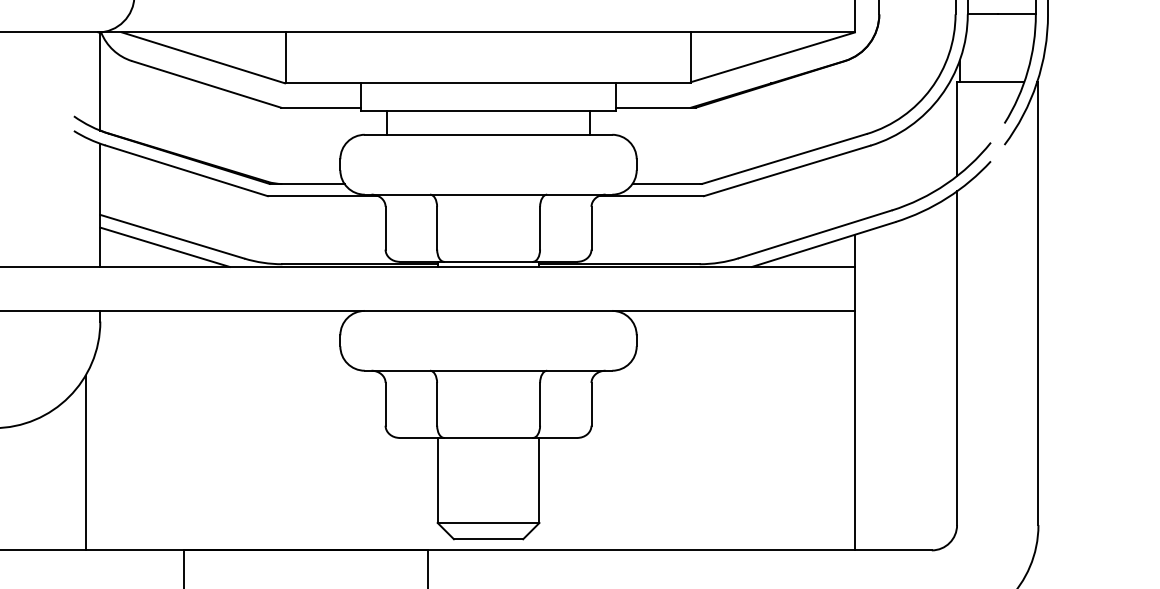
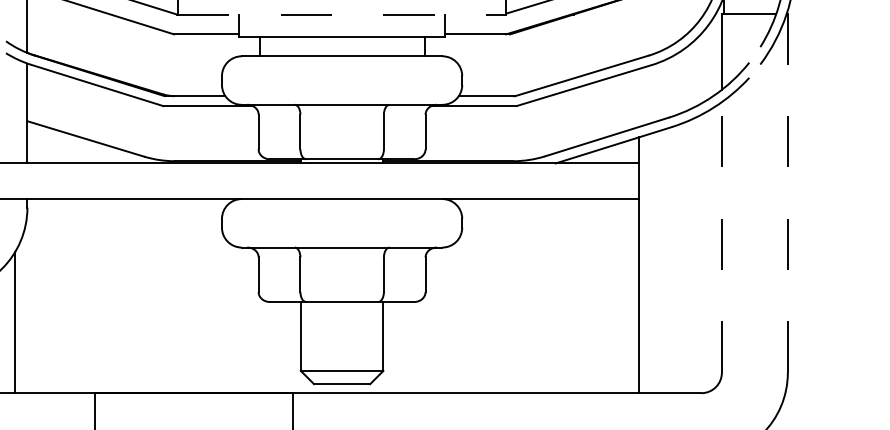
line: (488, 83) -> (342, 14), solid -> dashed
line: (164, 246) -> (79, 146), removed
line: (1038, 303) -> (787, 193), solid -> dashed
line: (957, 358) -> (722, 237), solid -> dashed

